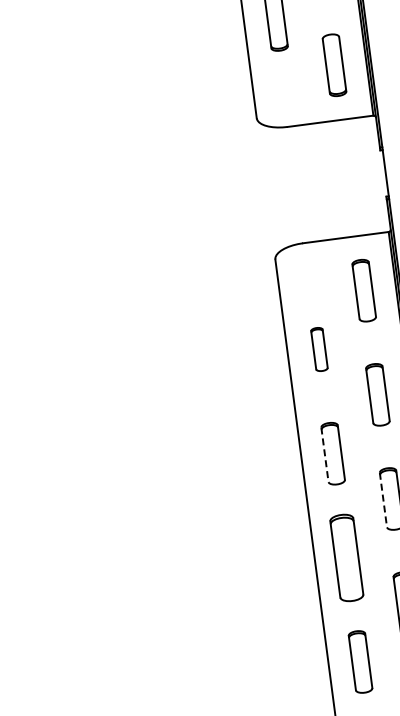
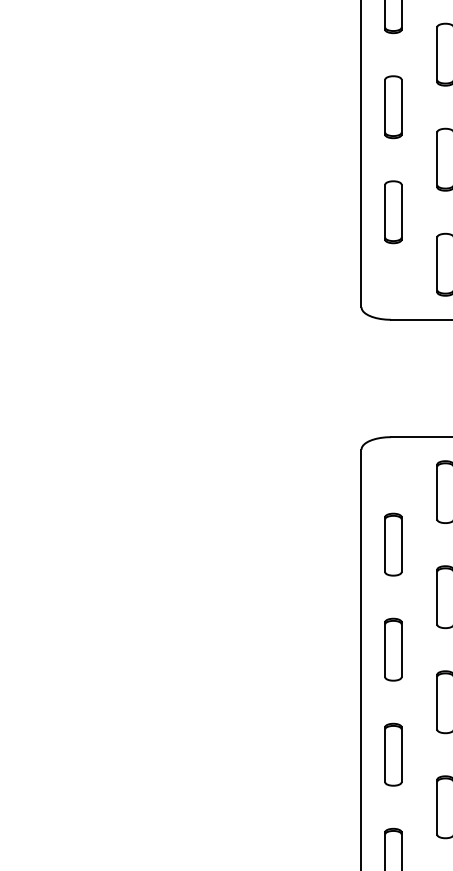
part: (319, 349) -> (393, 544), size x1.43
line: (325, 454) -> (385, 649), dashed -> solid
line: (383, 500) -> (437, 702), dashed -> solid
part: (346, 557) -> (393, 754), size x0.71

